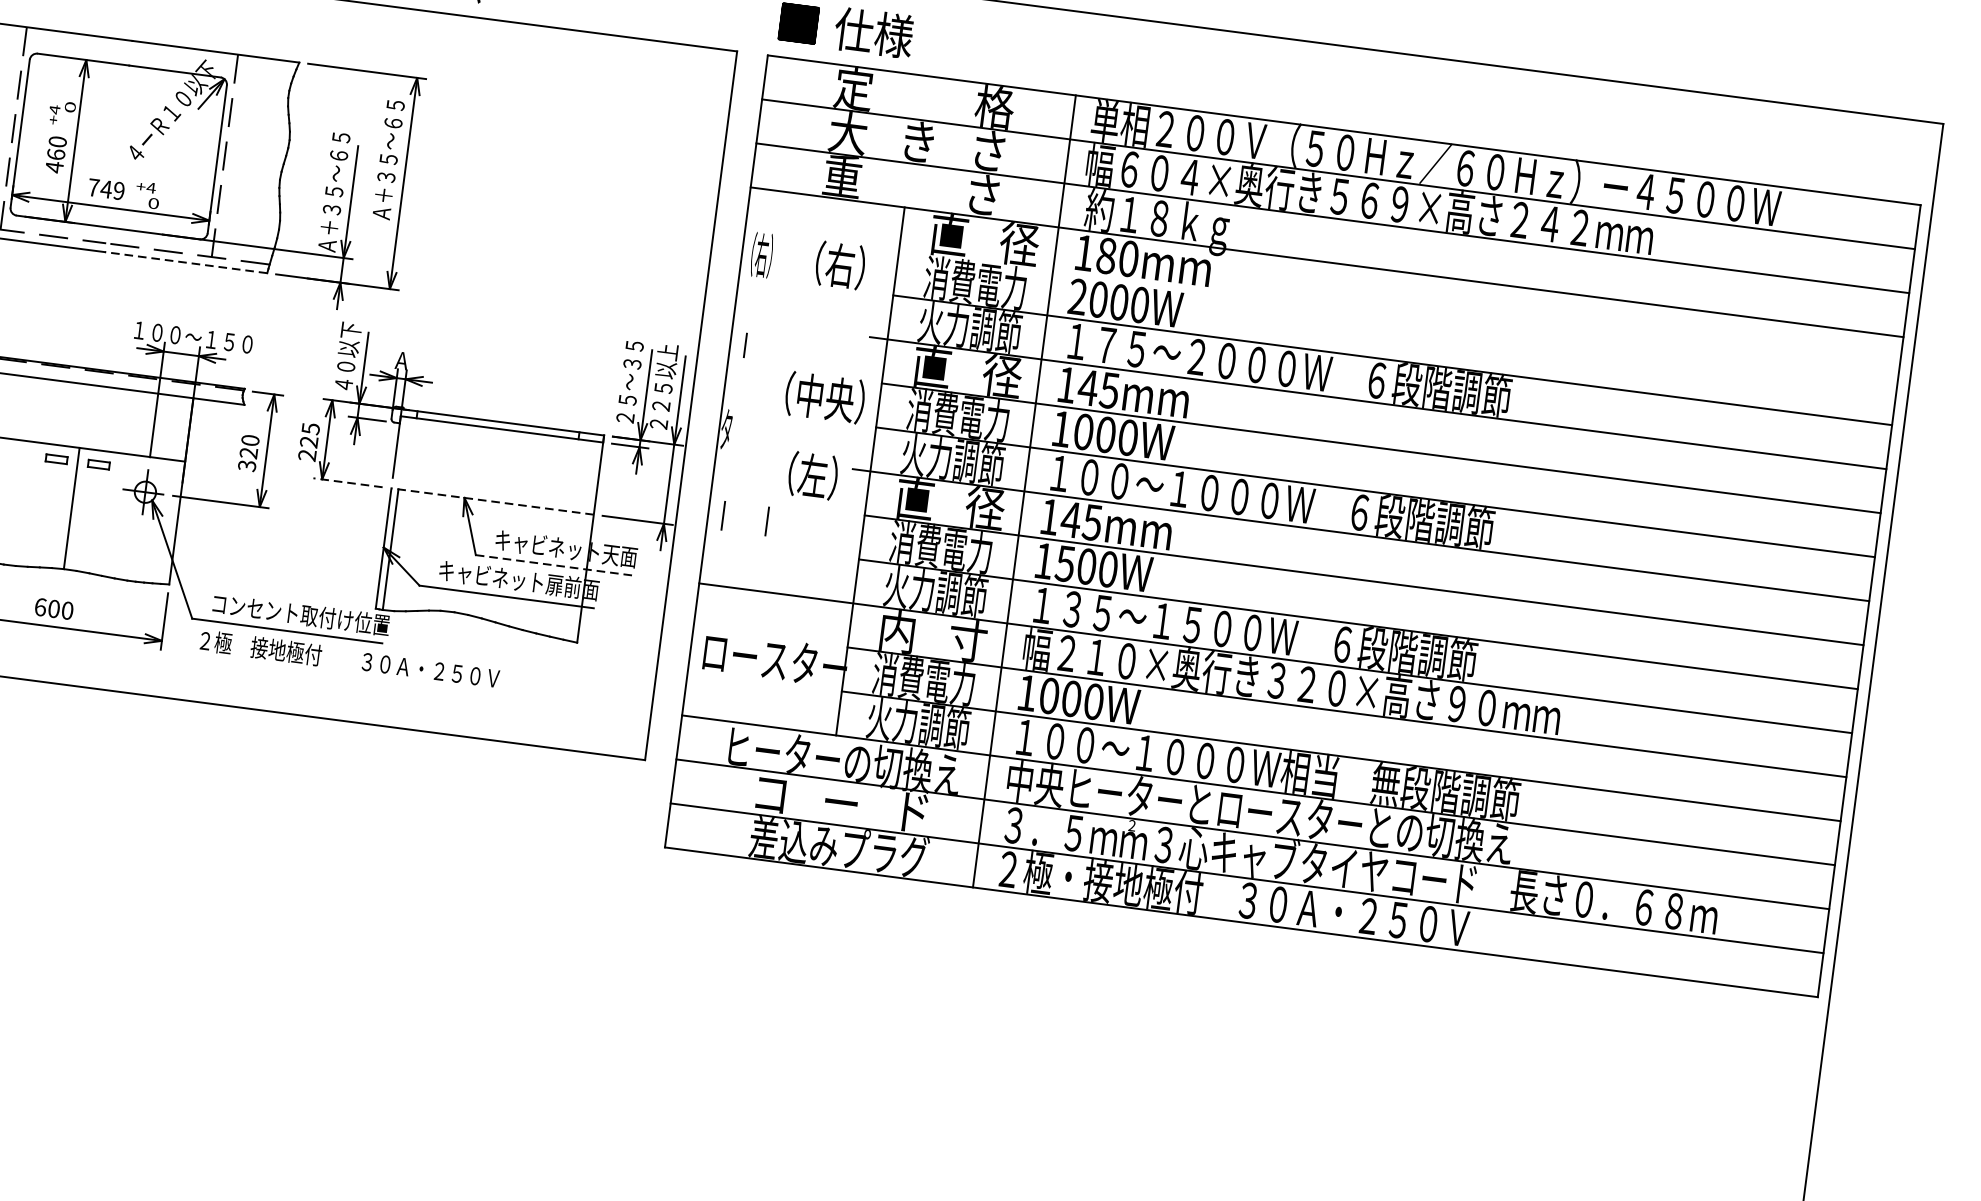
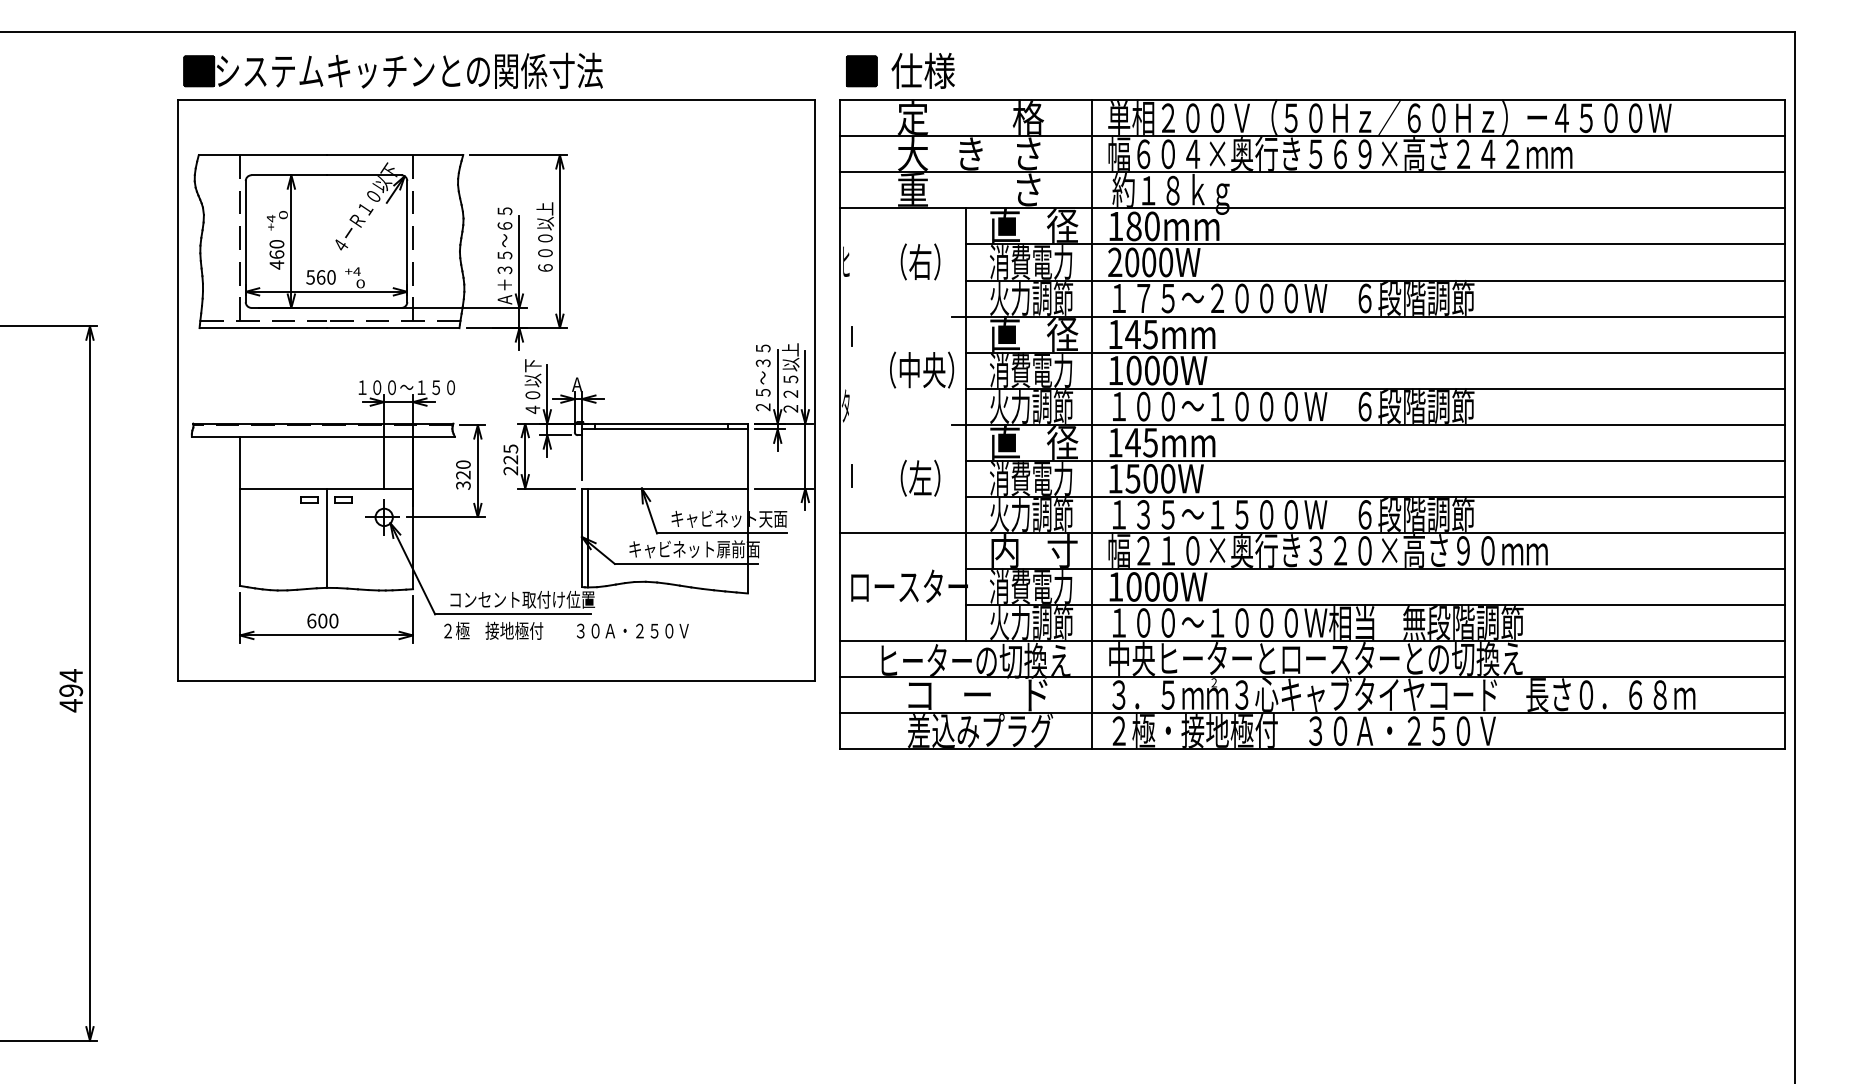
text: (387, 158) -> (544, 223), Ａ＋３５～６５ -> ６００以上
text: (105, 189) -> (320, 277), 749 -> 560
text: (758, 254) -> (853, 261), （右） -> ヒ
line: (185, 263) -> (392, 328), dashed -> solid
line: (1398, 316) -> (1375, 244), added
text: (813, 474) -> (920, 477), moved
line: (346, 482) -> (545, 488), dashed -> solid
line: (492, 501) -> (664, 488), dashed -> solid
line: (766, 520) -> (887, 475), removed
line: (554, 565) -> (721, 533), dashed -> solid

